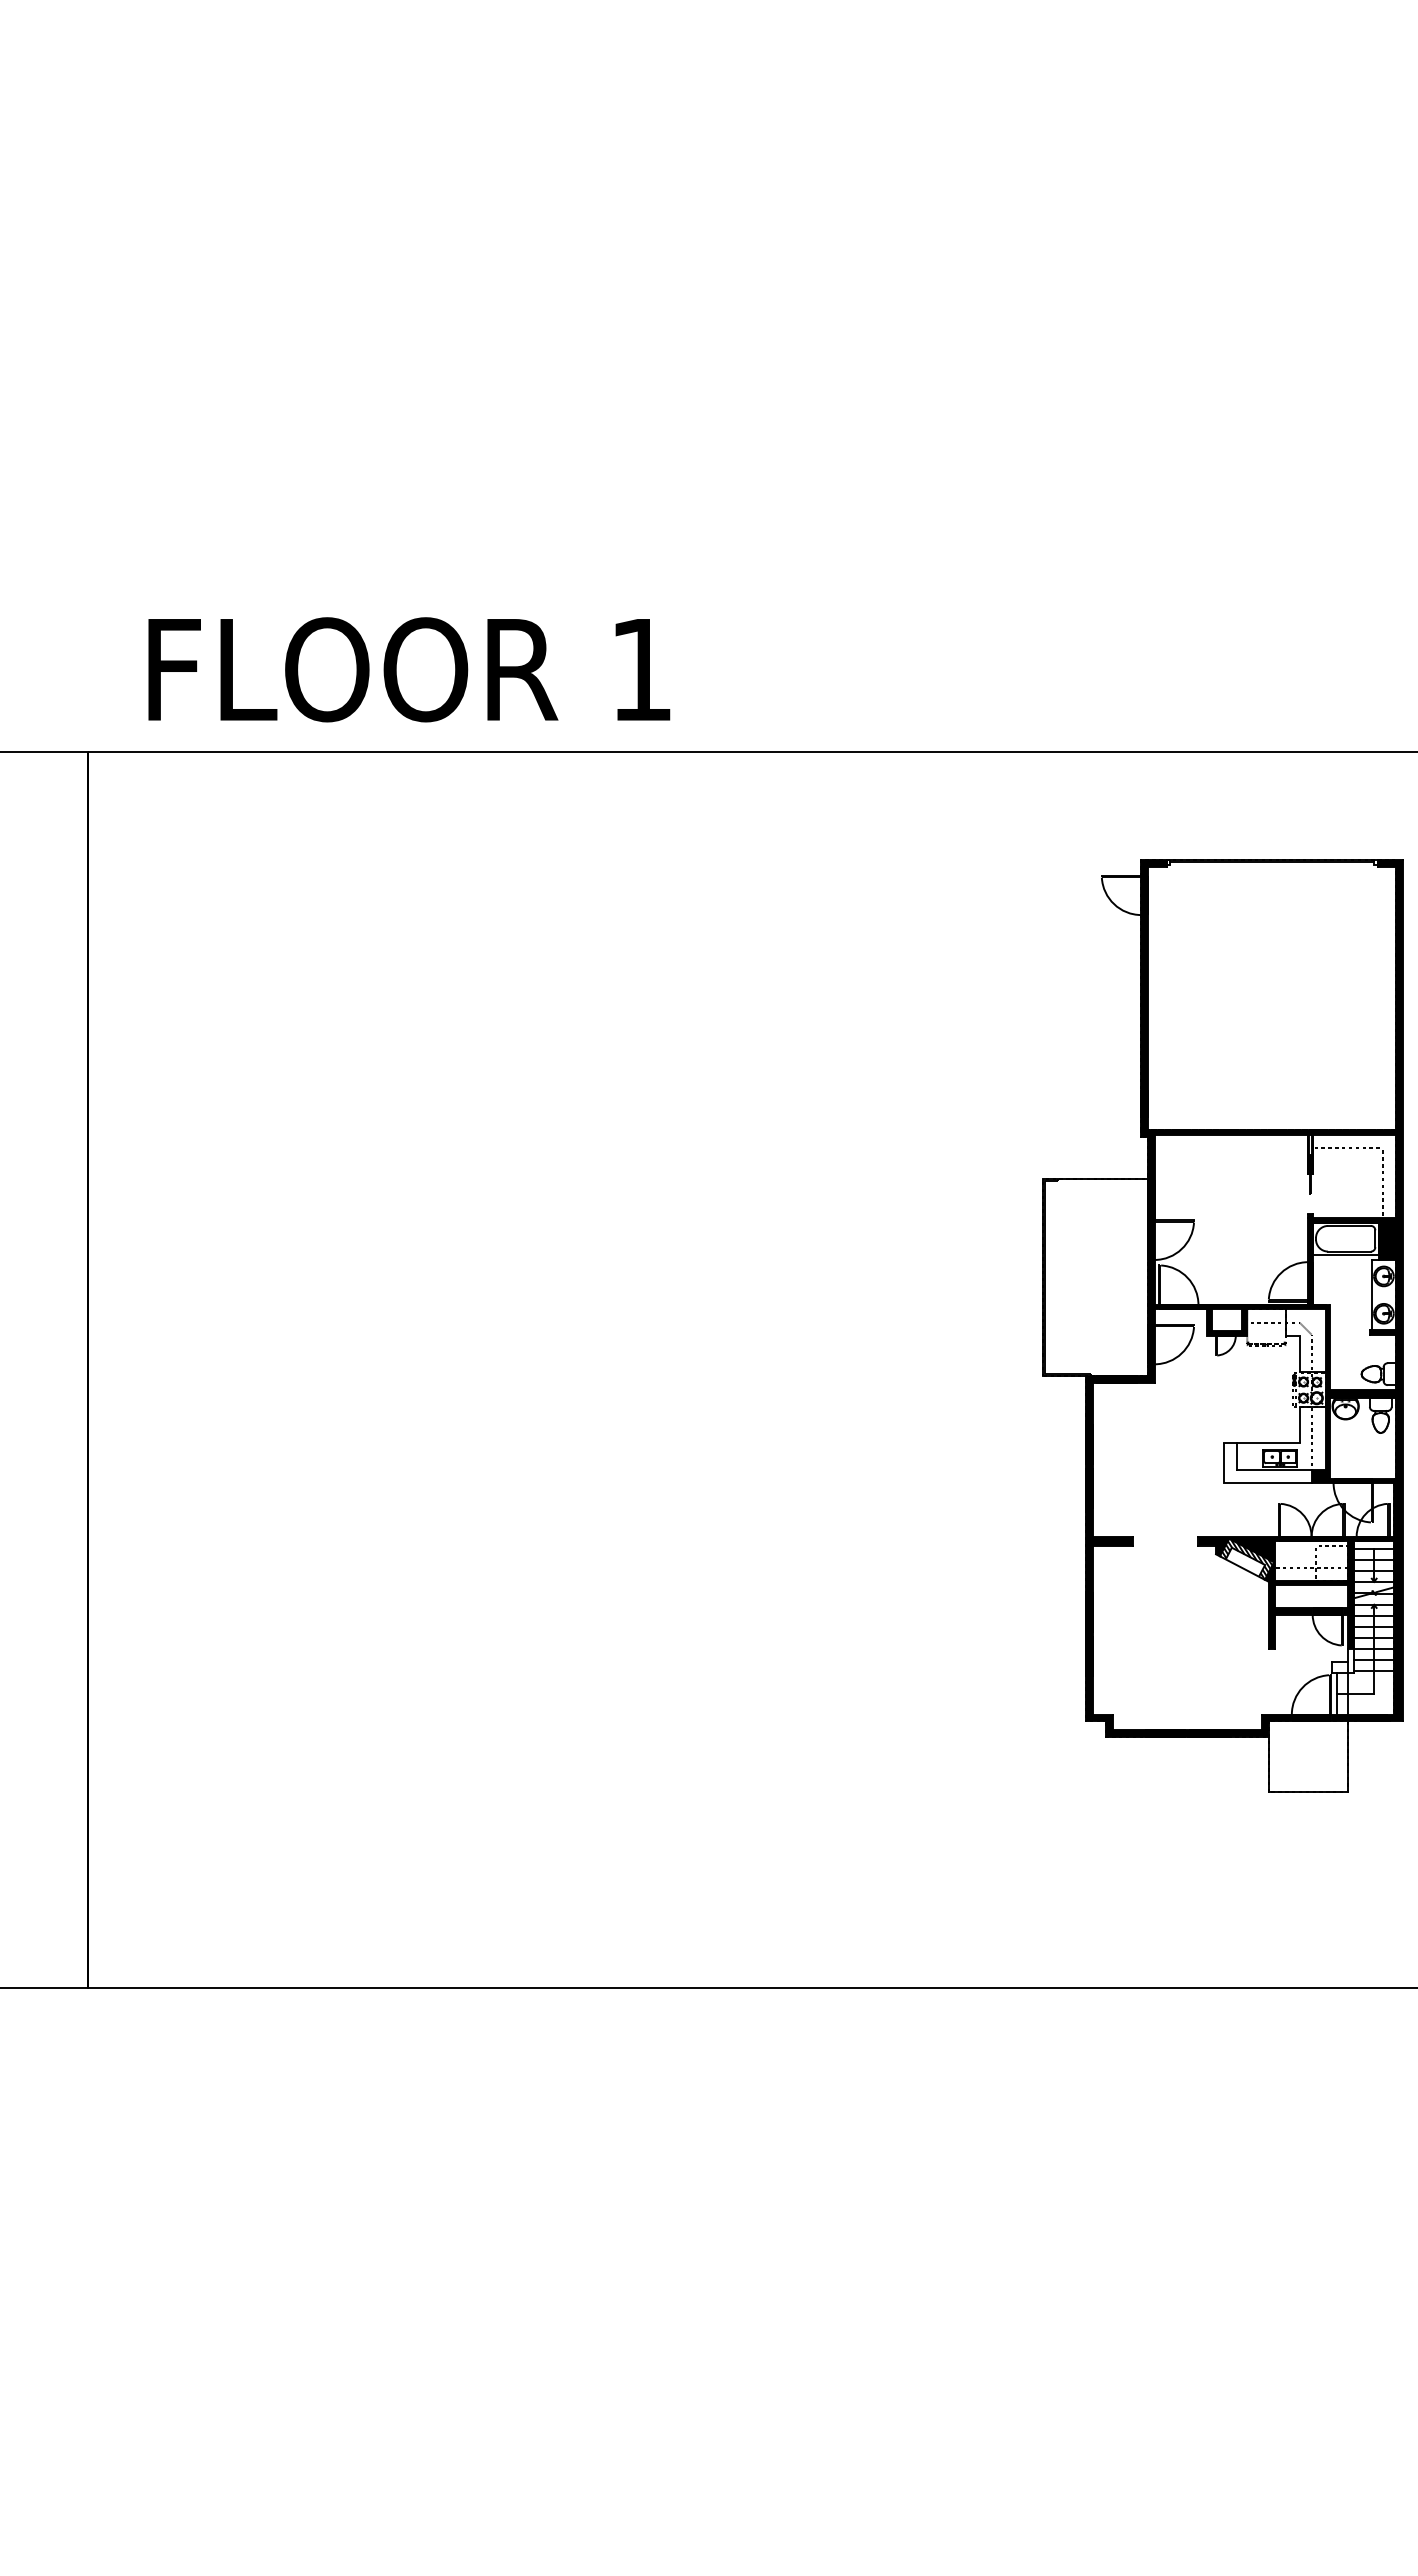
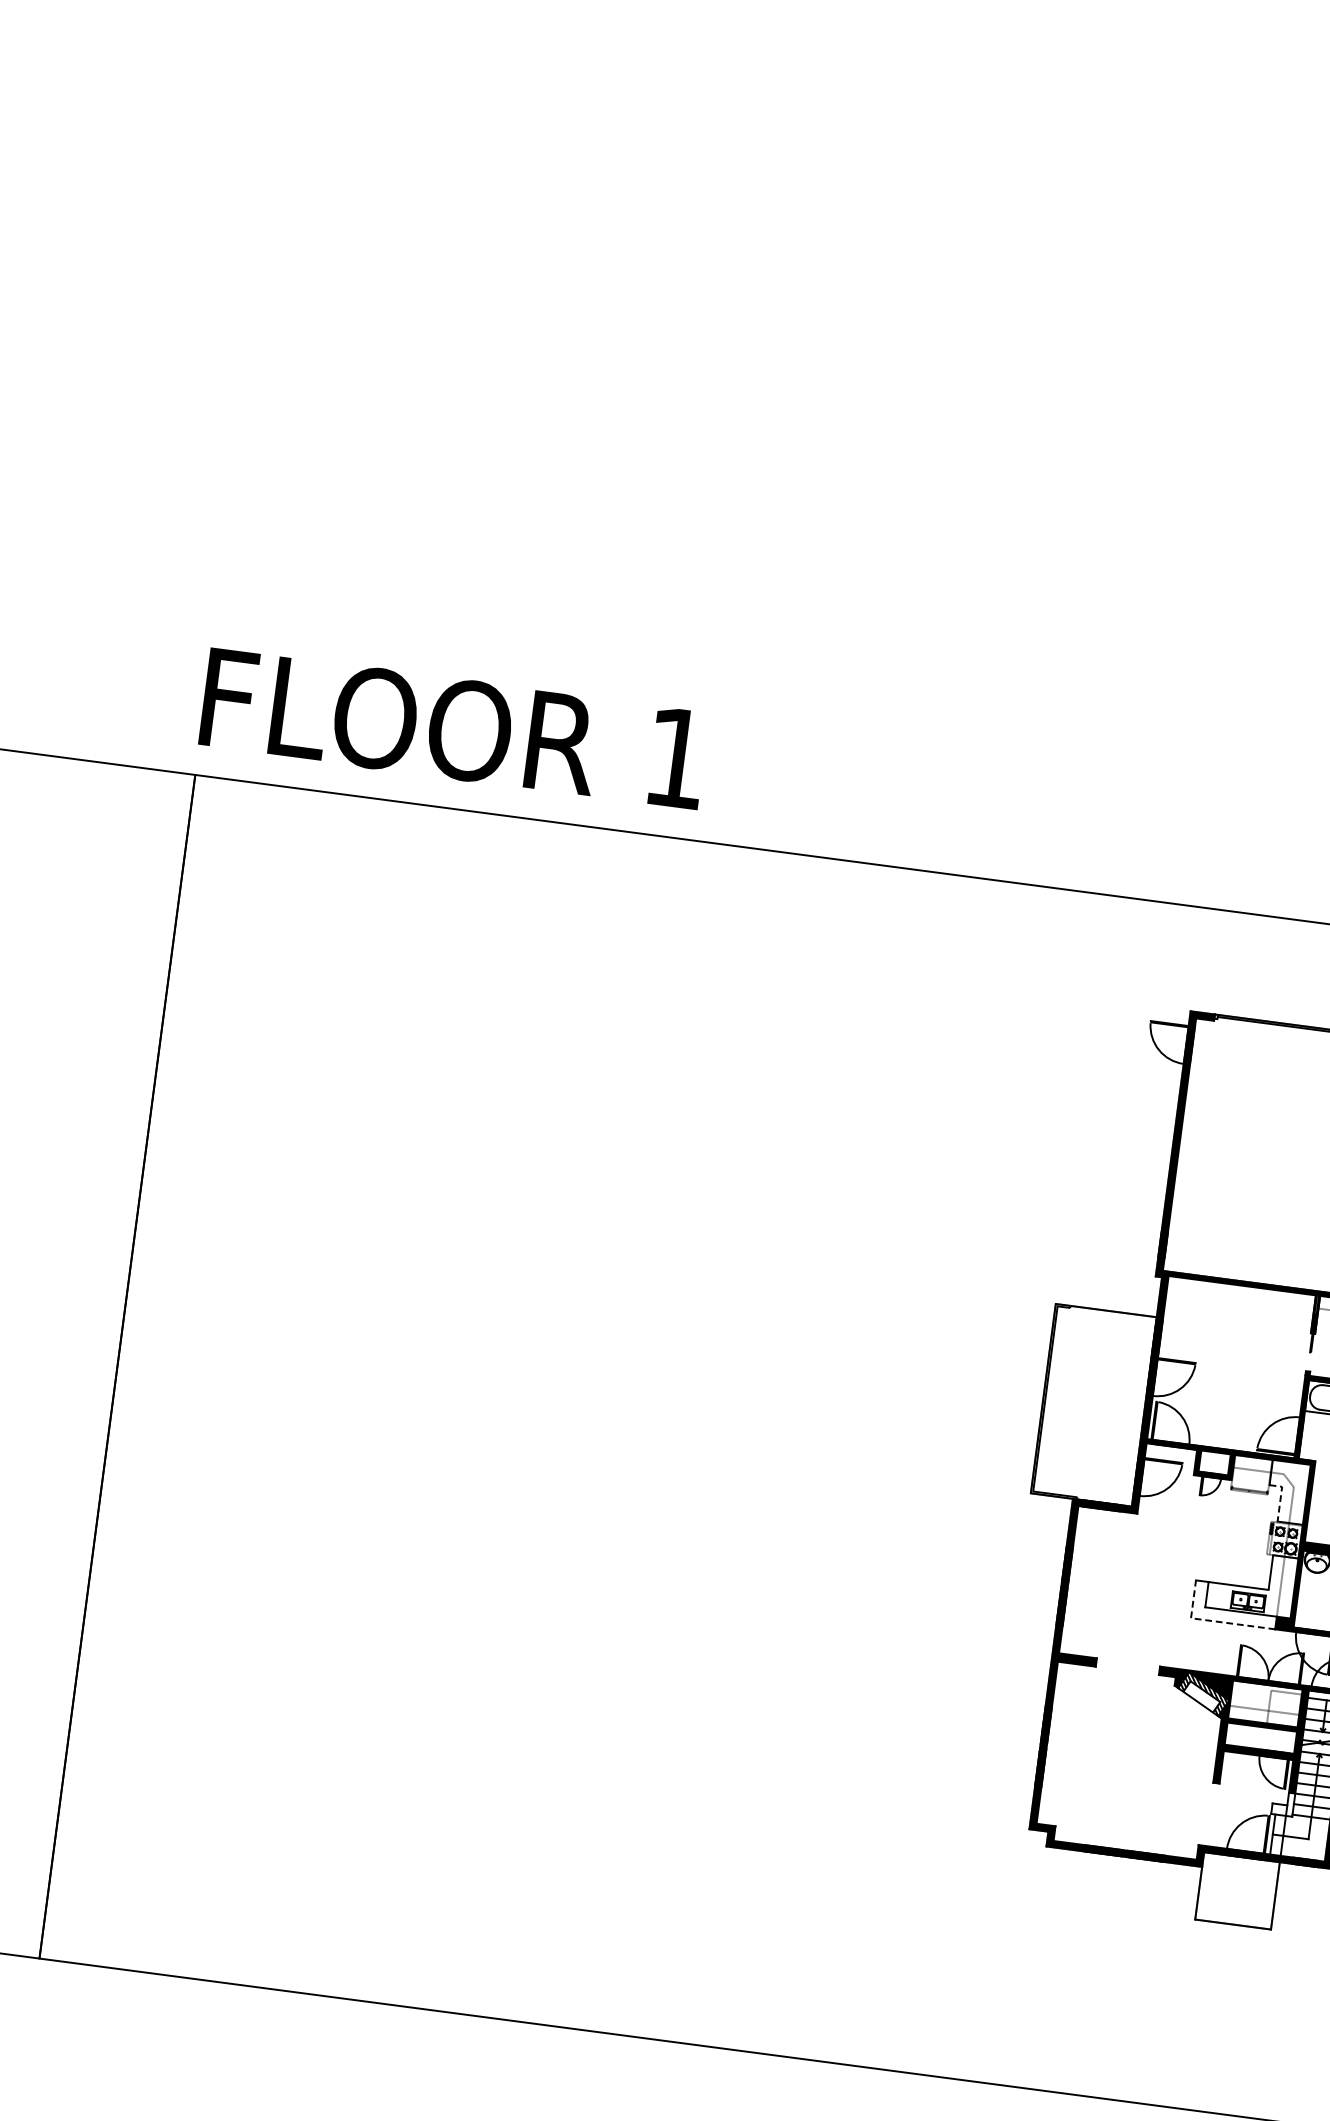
text: (409, 669) -> (454, 728), moved
line: (1299, 1346) -> (1280, 1497), solid -> dashed
line: (1246, 1482) -> (1212, 1620), solid -> dashed

